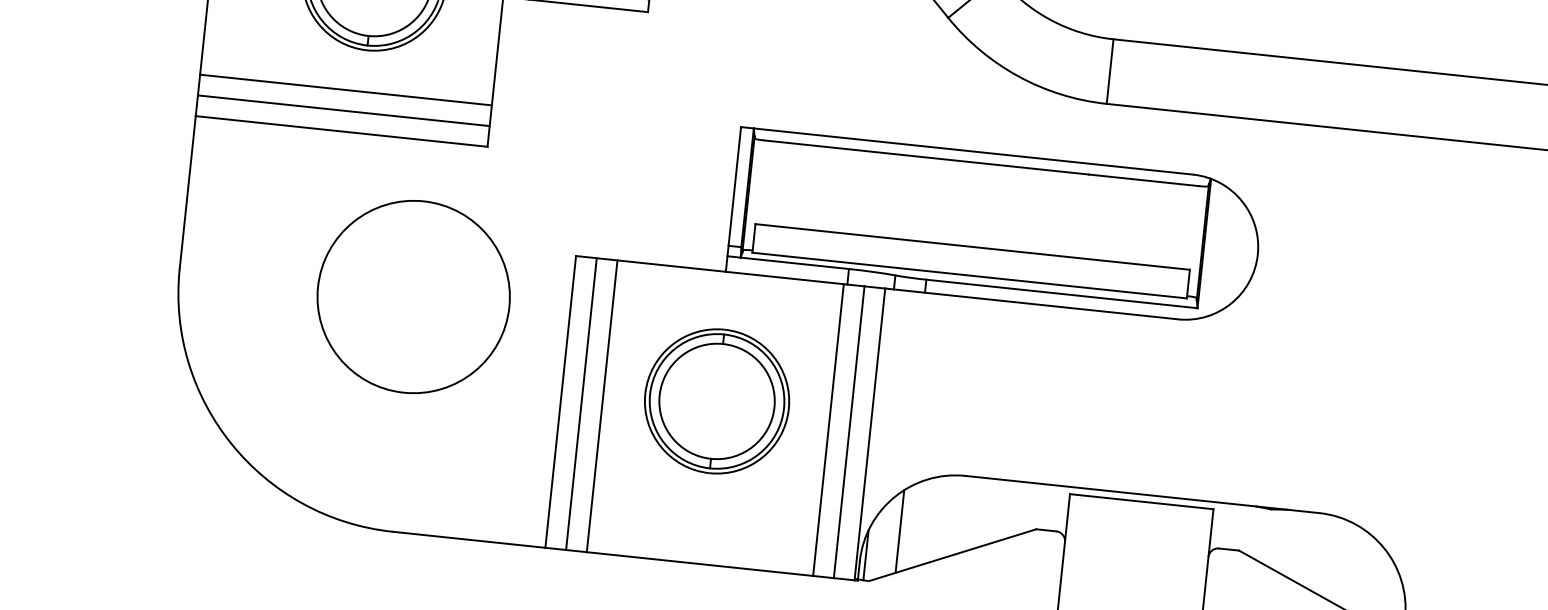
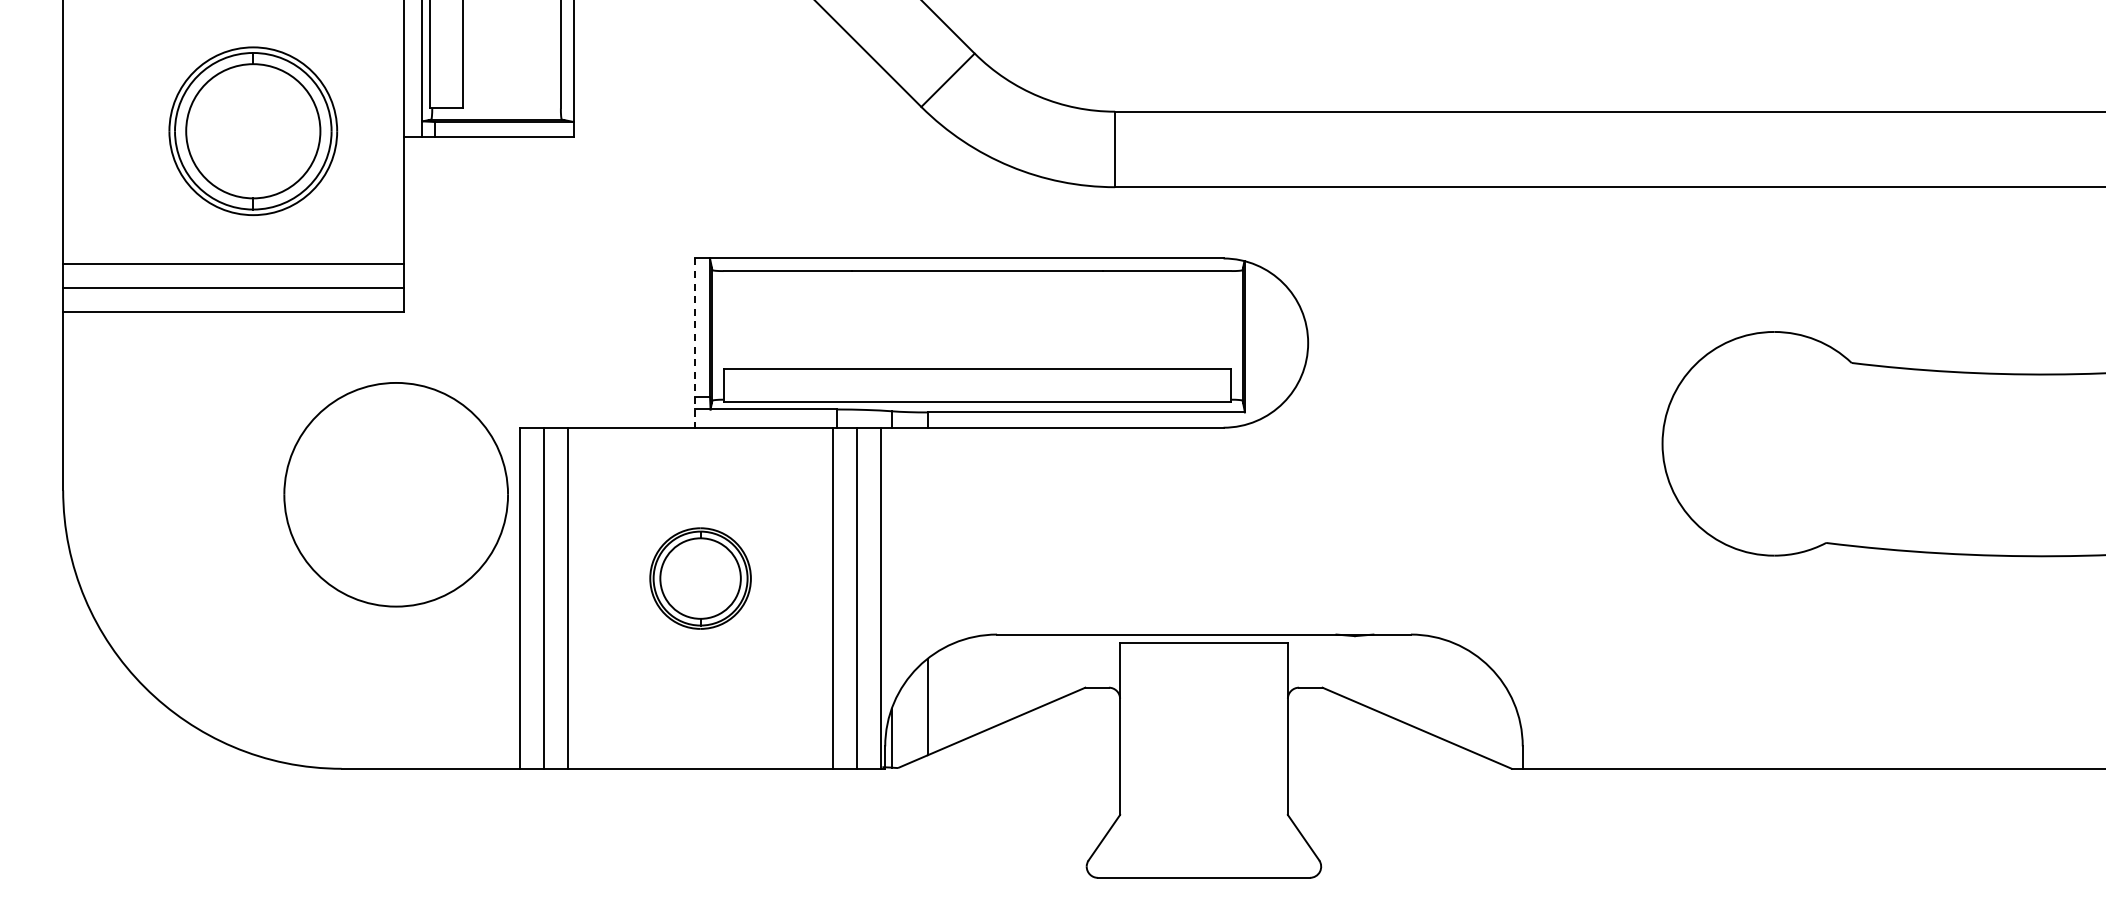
line: (733, 199) -> (695, 343), solid -> dashed
part: (413, 296) -> (395, 494), moved
part: (716, 401) -> (700, 578), size x0.6

